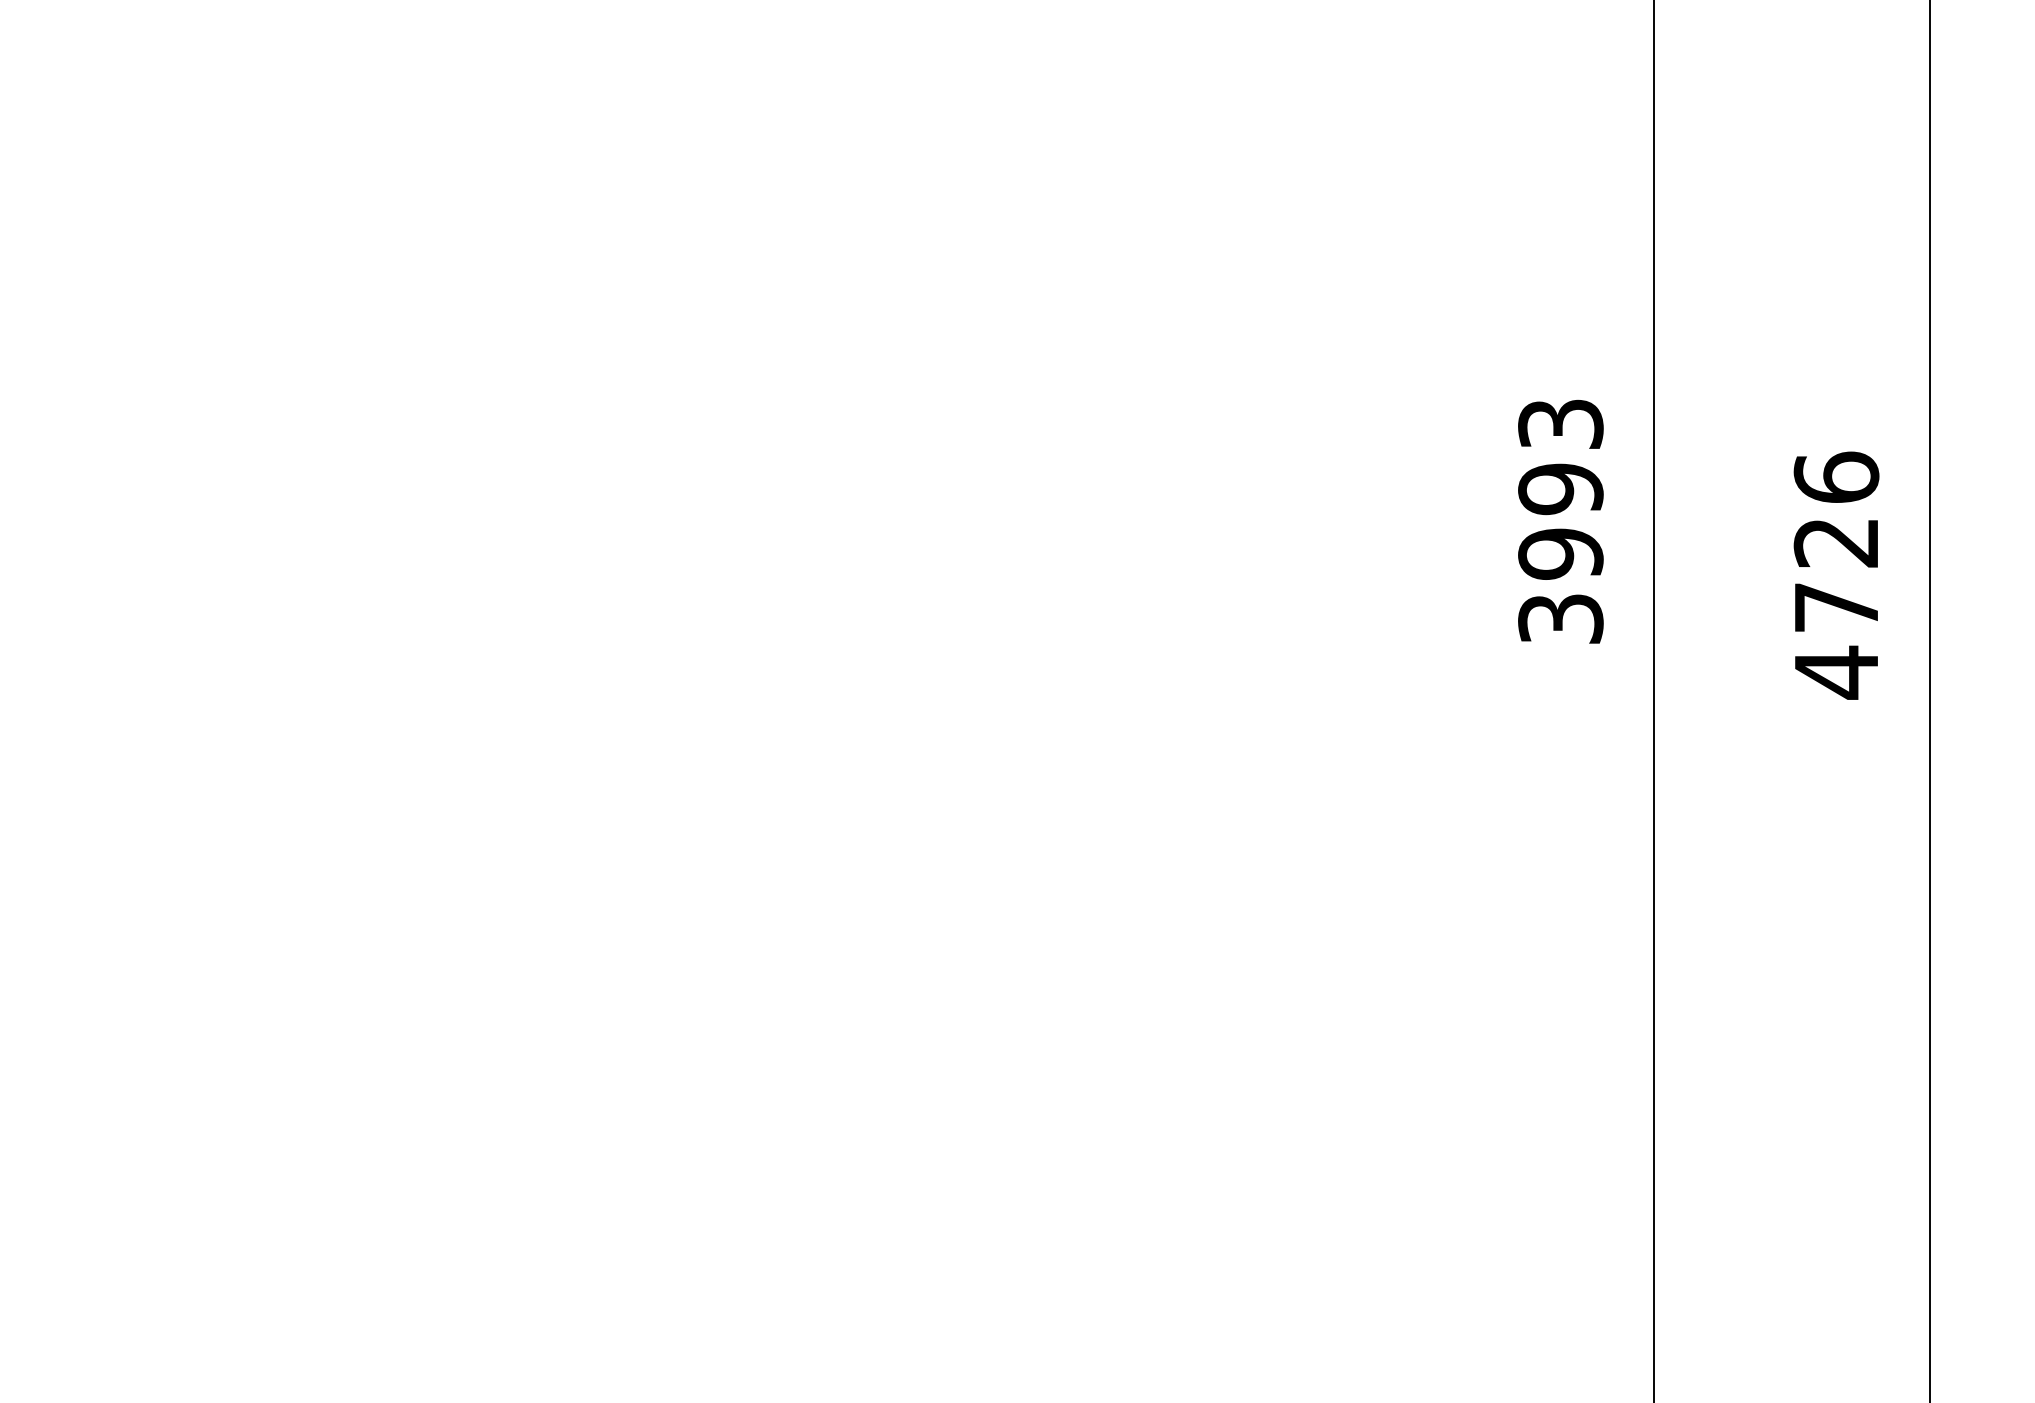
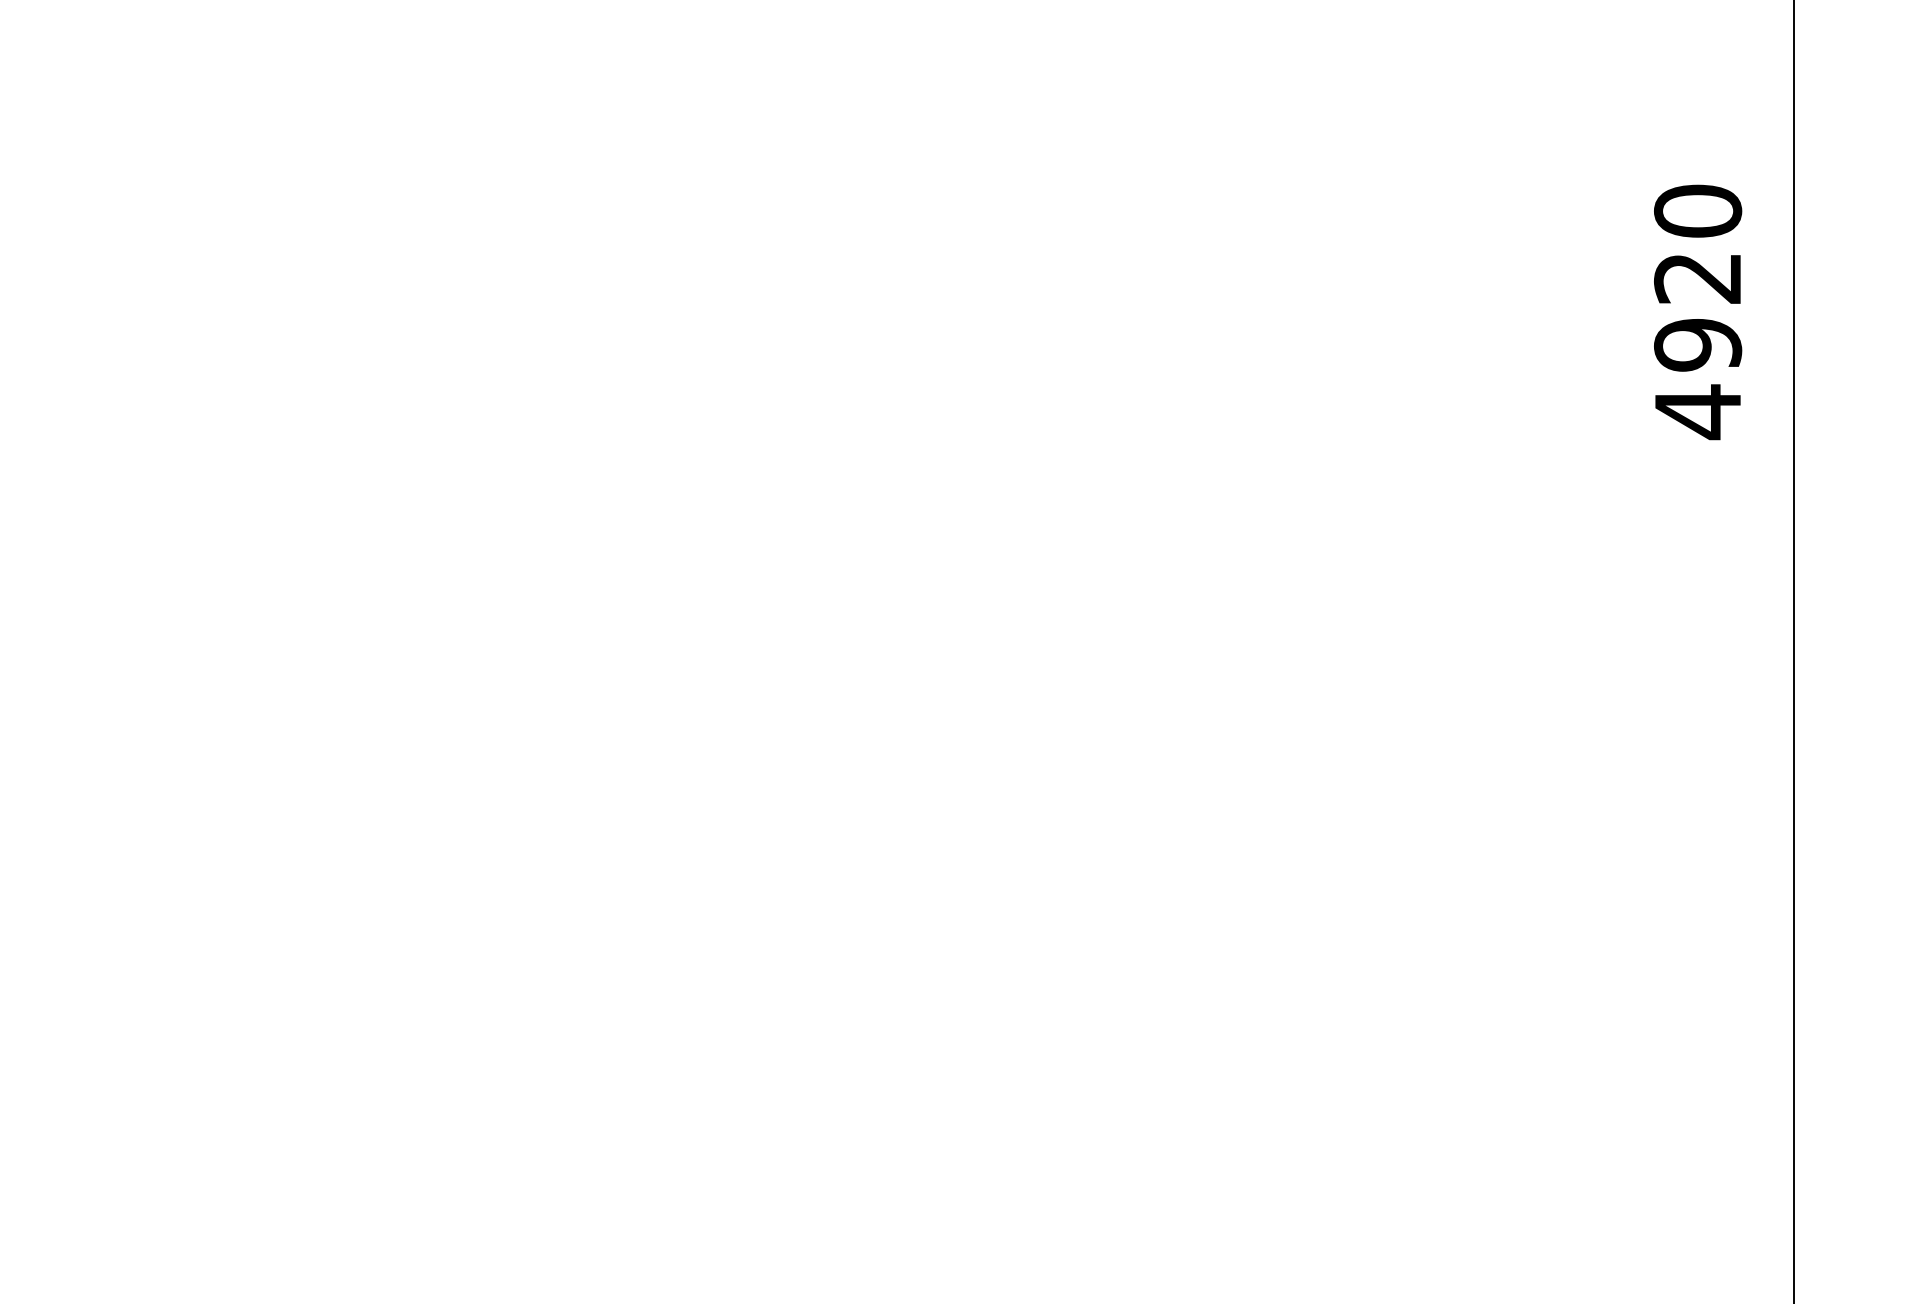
text: (1560, 522) -> (1697, 312), 3993 -> 4920

